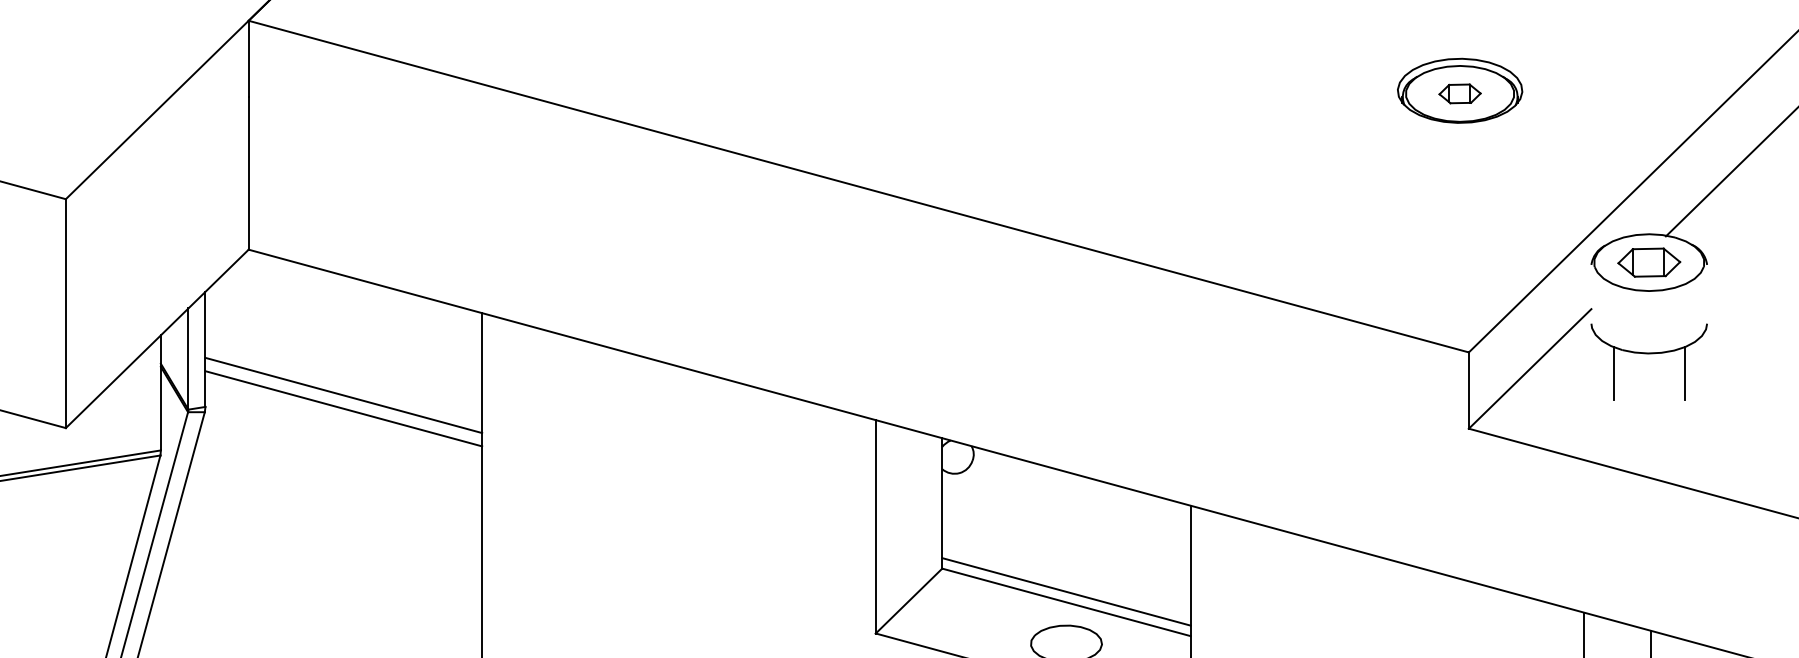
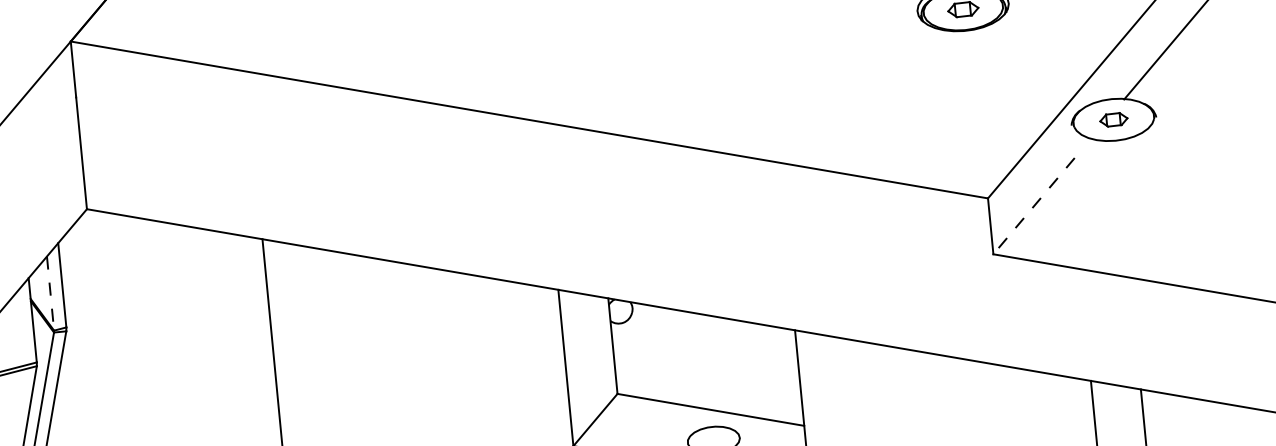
part: (1649, 262) -> (1113, 119), size x0.6
part: (1648, 354) -> (1119, 187), removed
line: (188, 359) -> (50, 293), solid -> dashed
line: (1530, 368) -> (1034, 205), solid -> dashed
line: (343, 395) -> (166, 309), removed
line: (343, 408) -> (167, 318), removed
line: (1066, 591) -> (710, 401), removed

